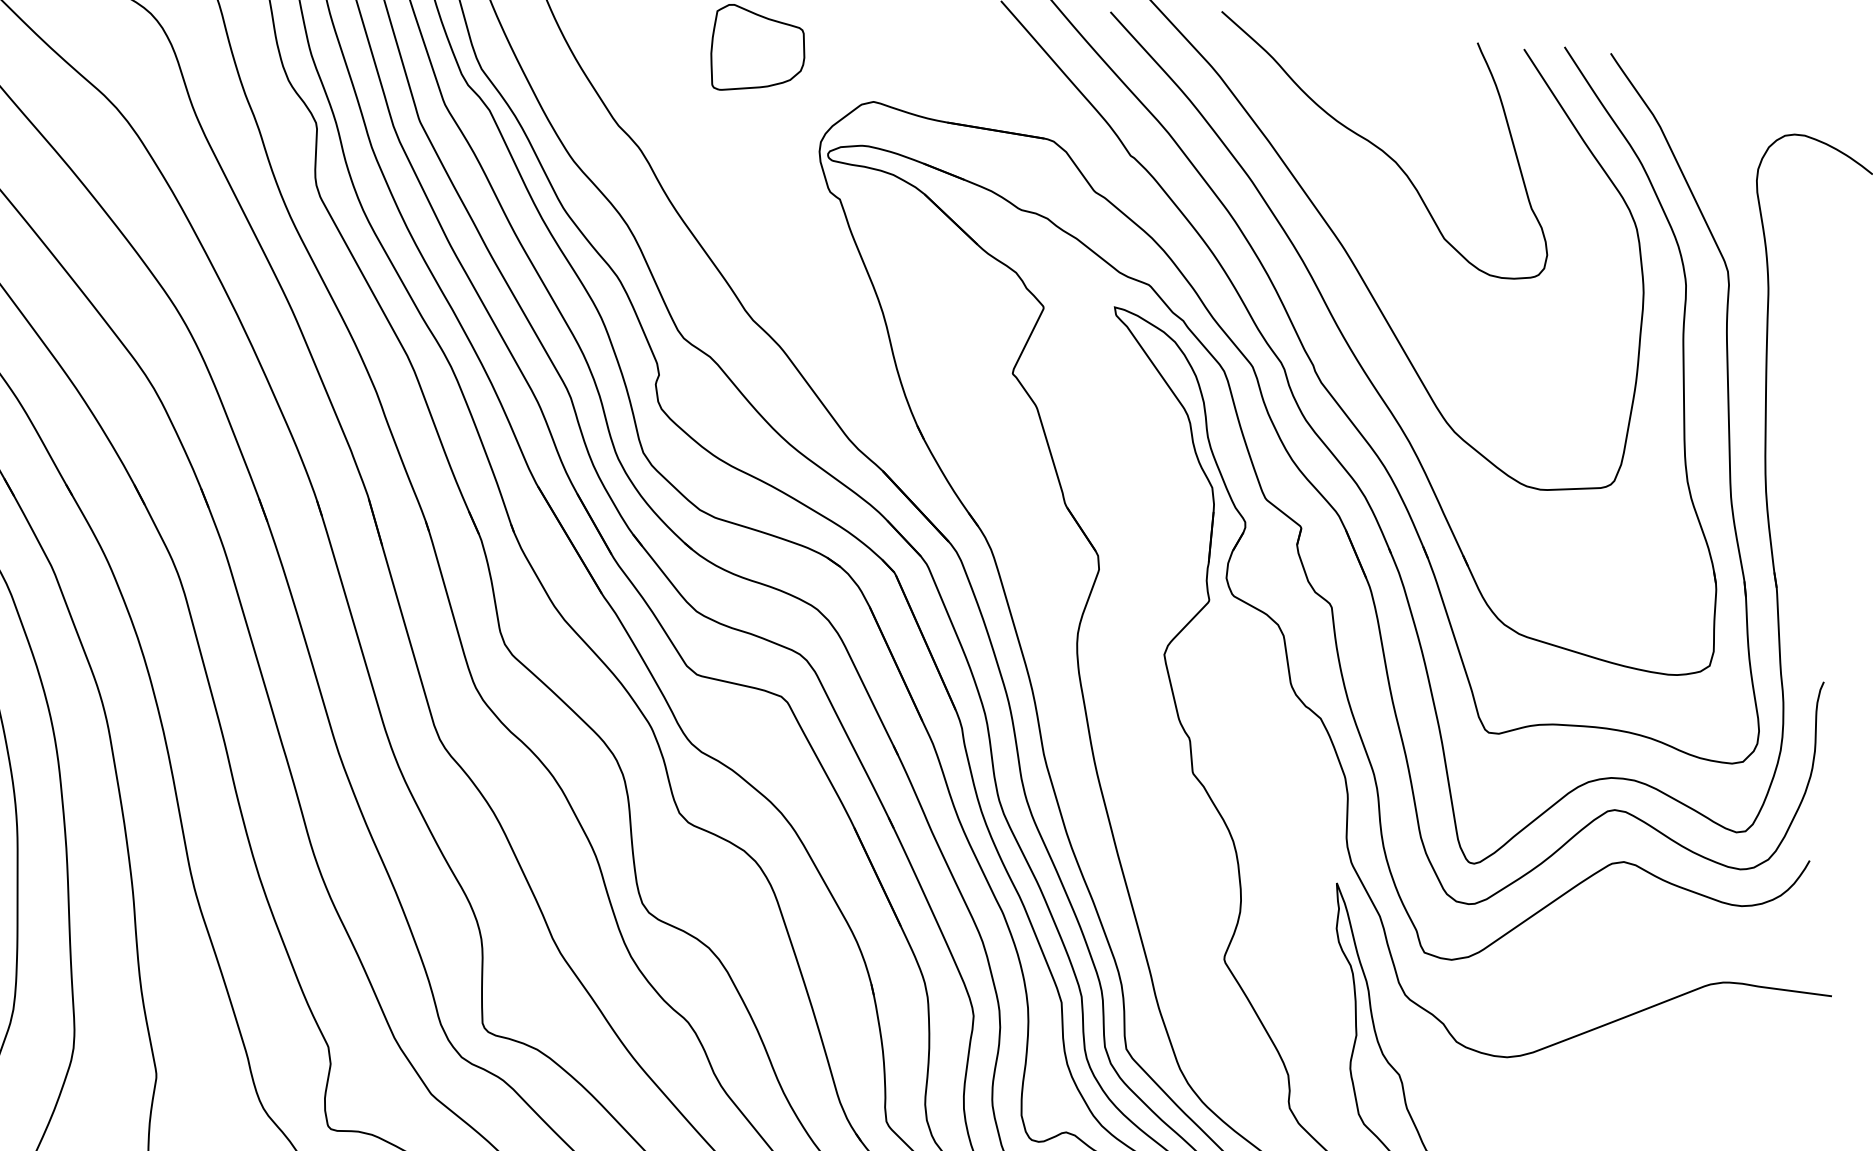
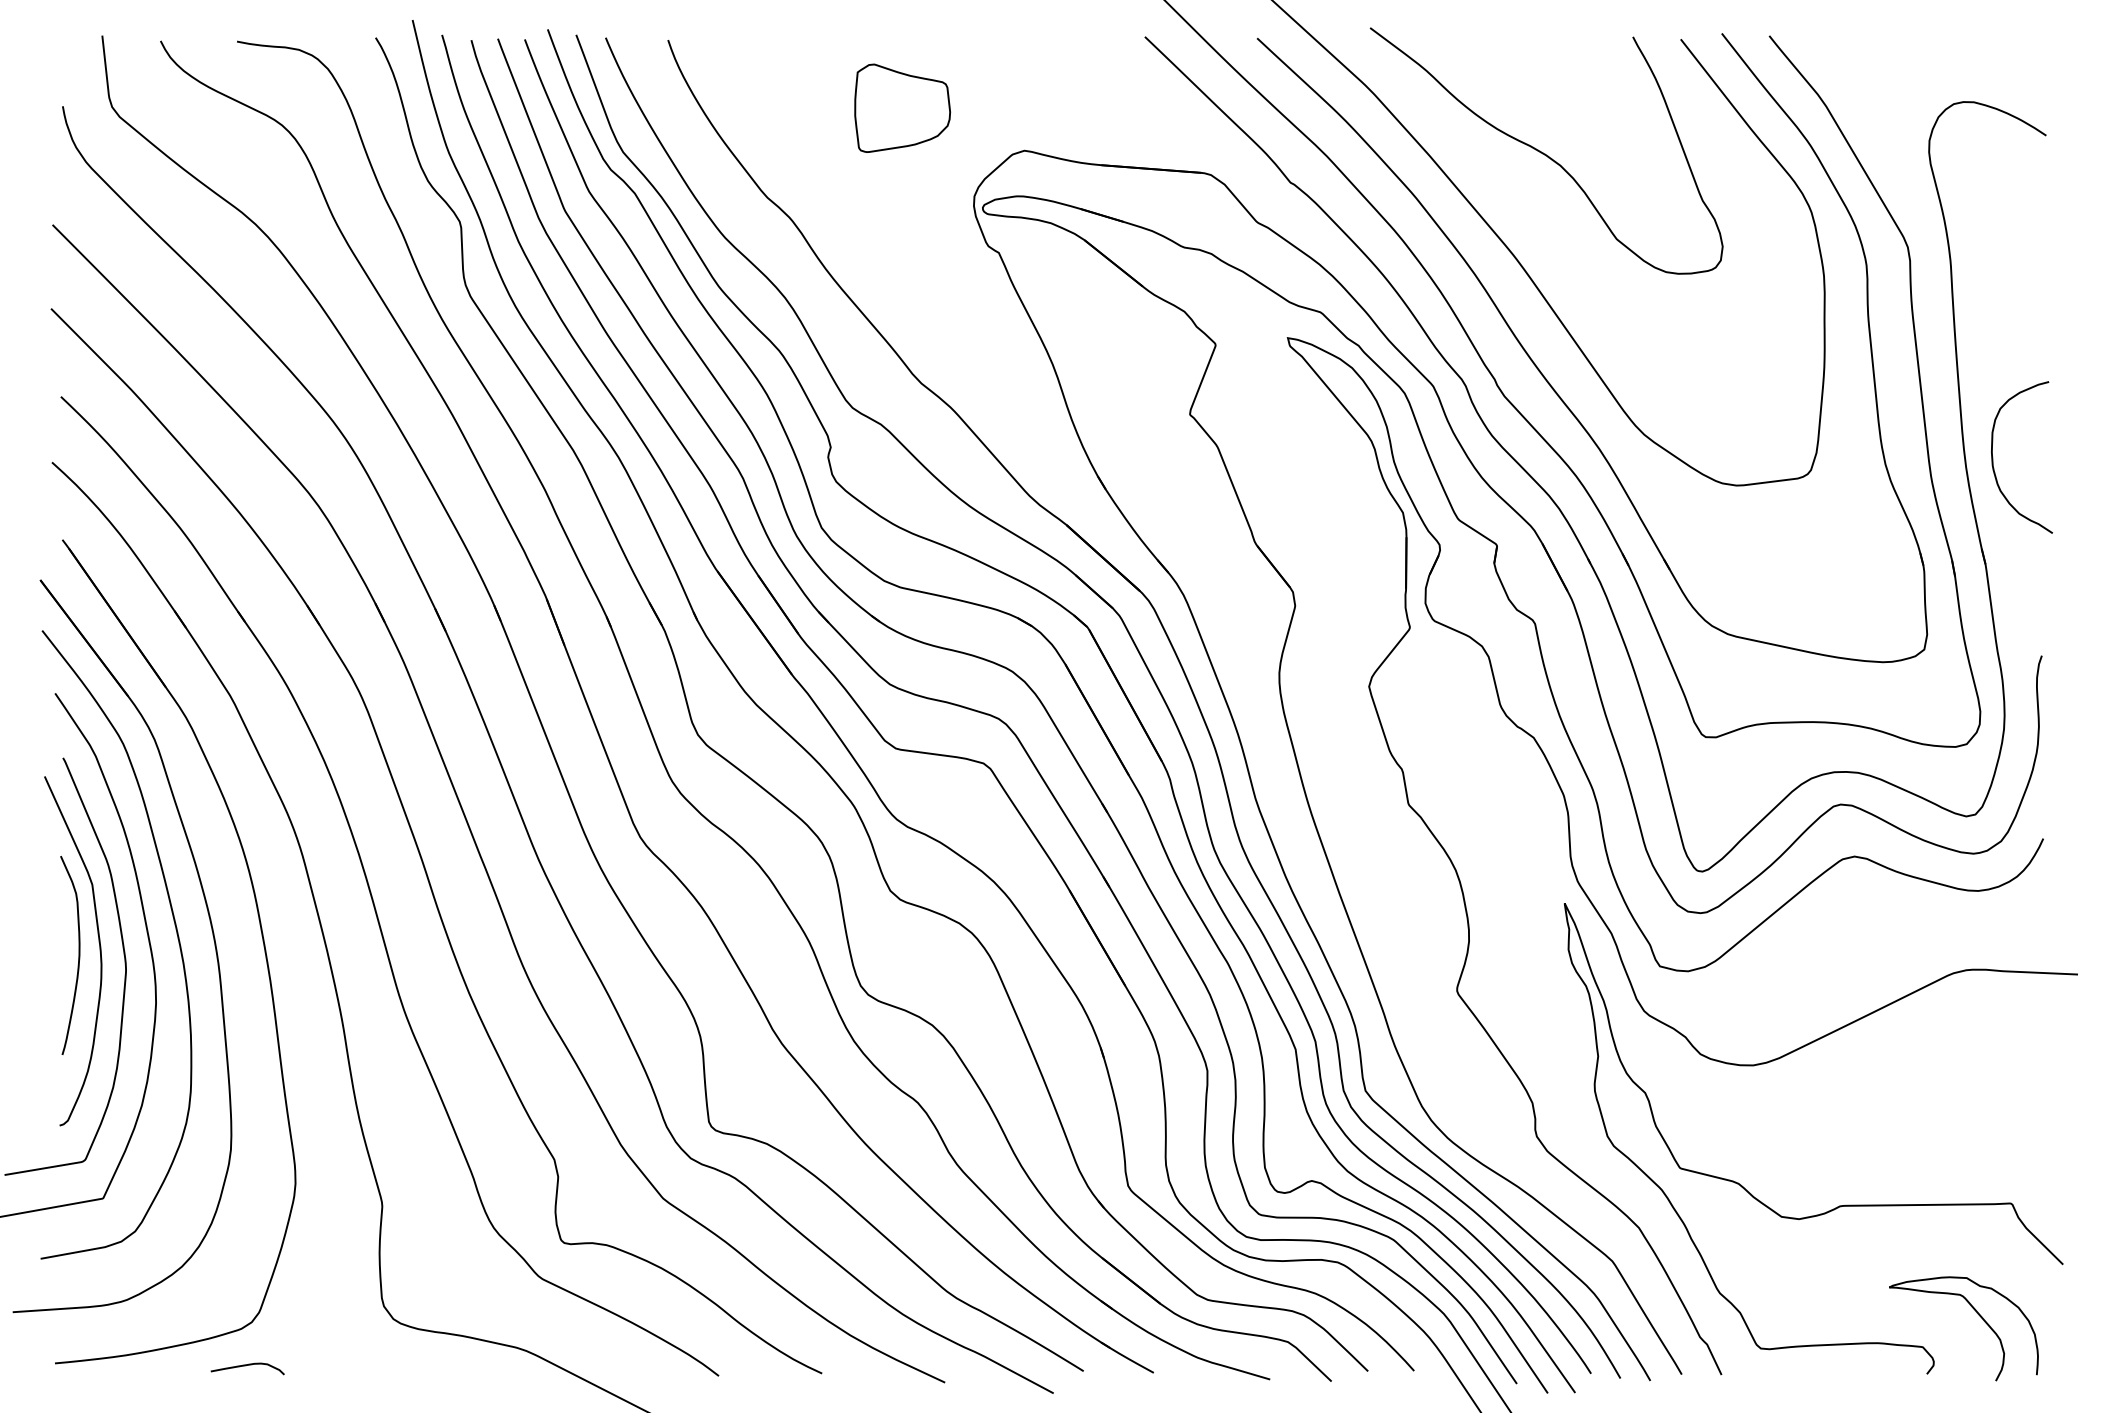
curve: (1793, 484) -> (1993, 457), added

